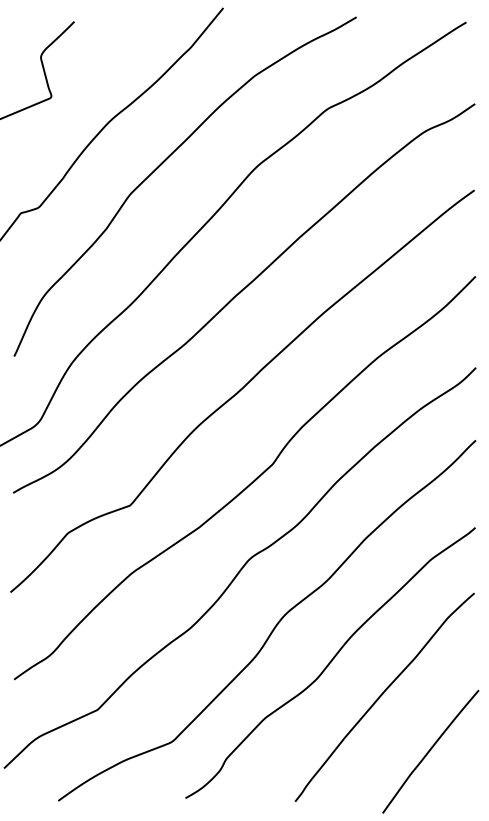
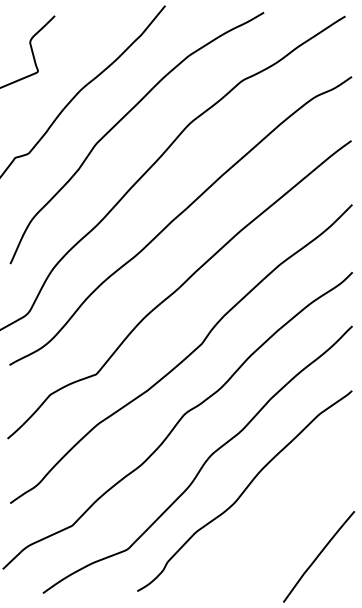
curve: (383, 694) -> (283, 514), removed

